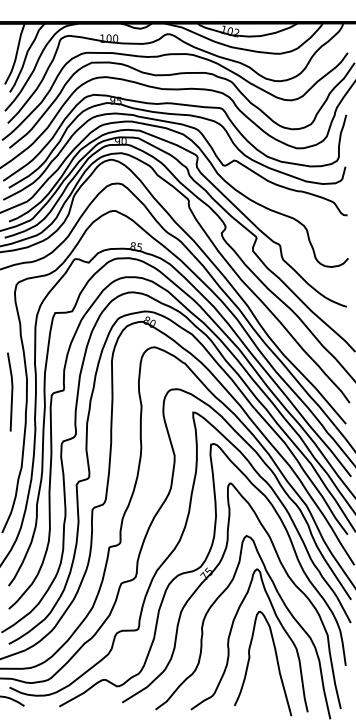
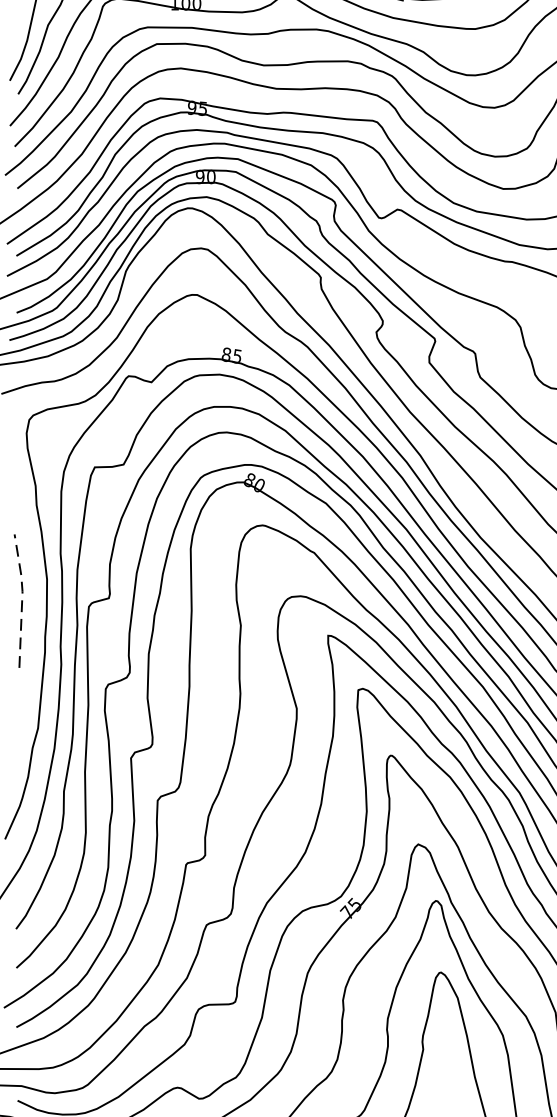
line: (12, 390) -> (22, 598), solid -> dashed

